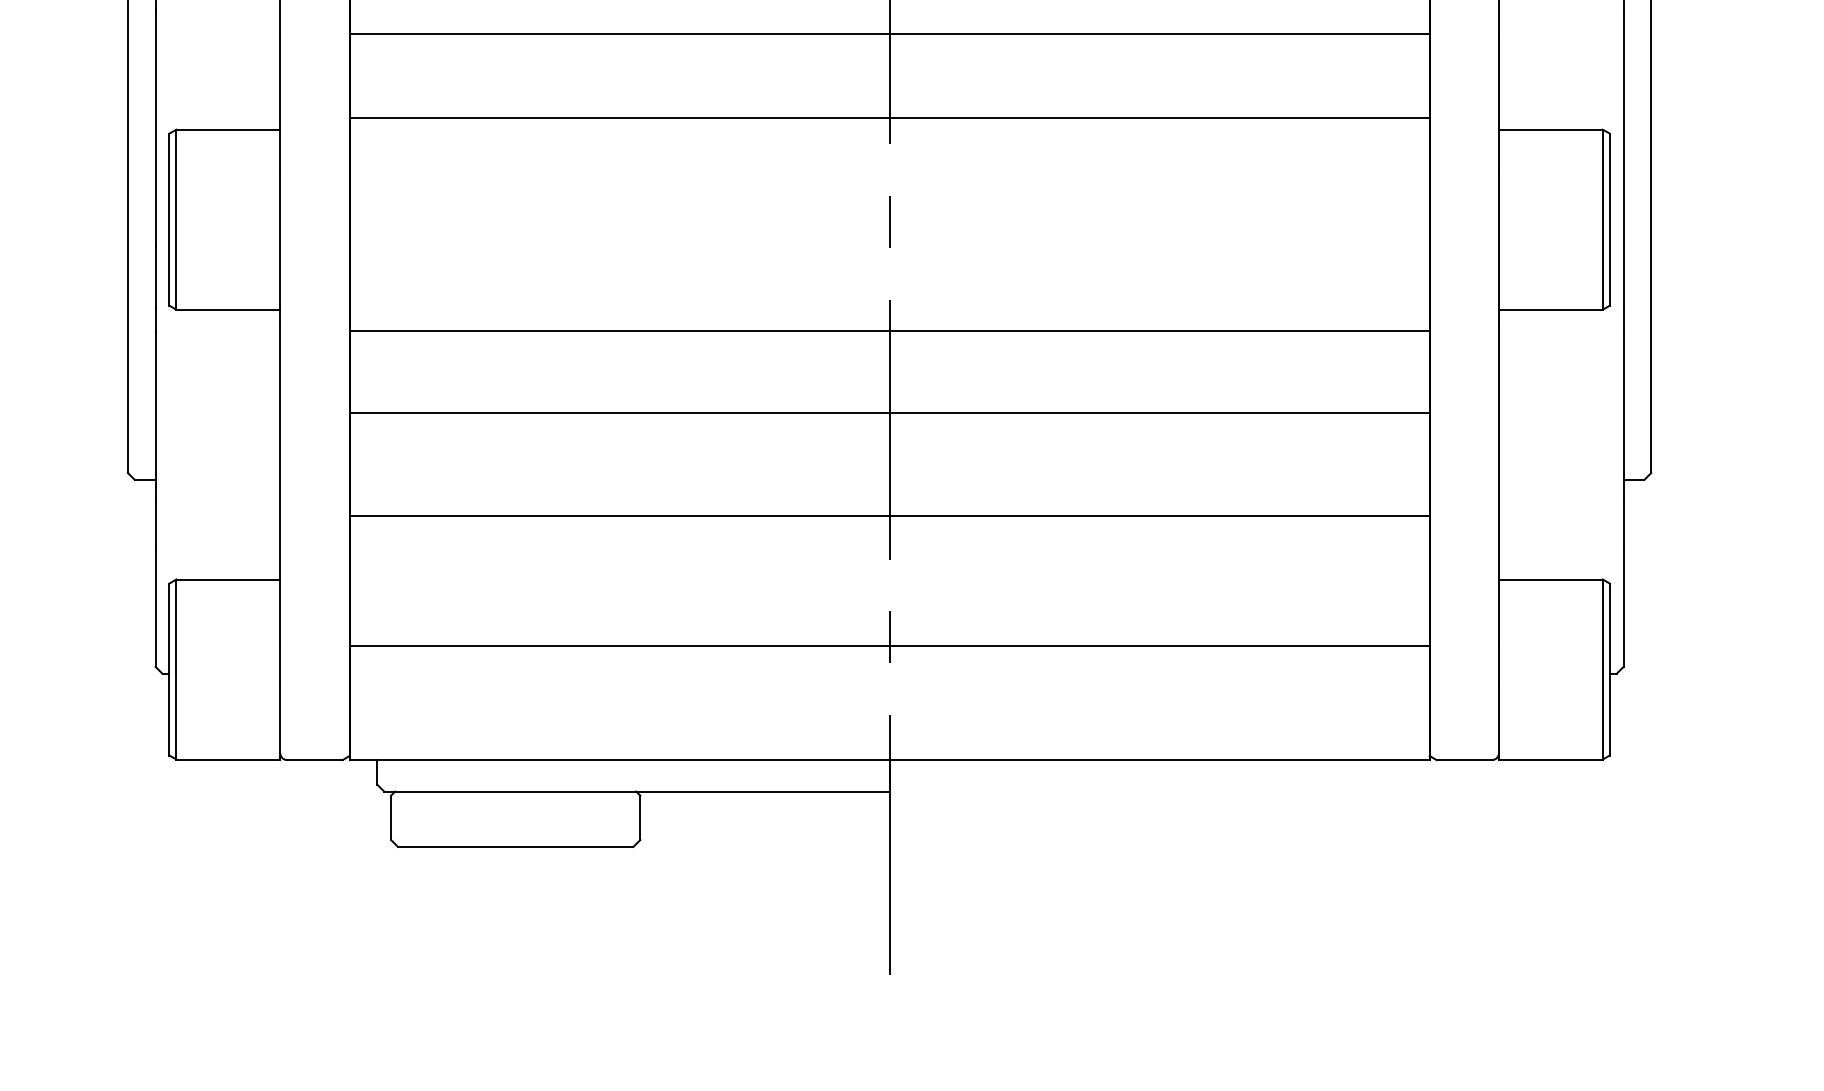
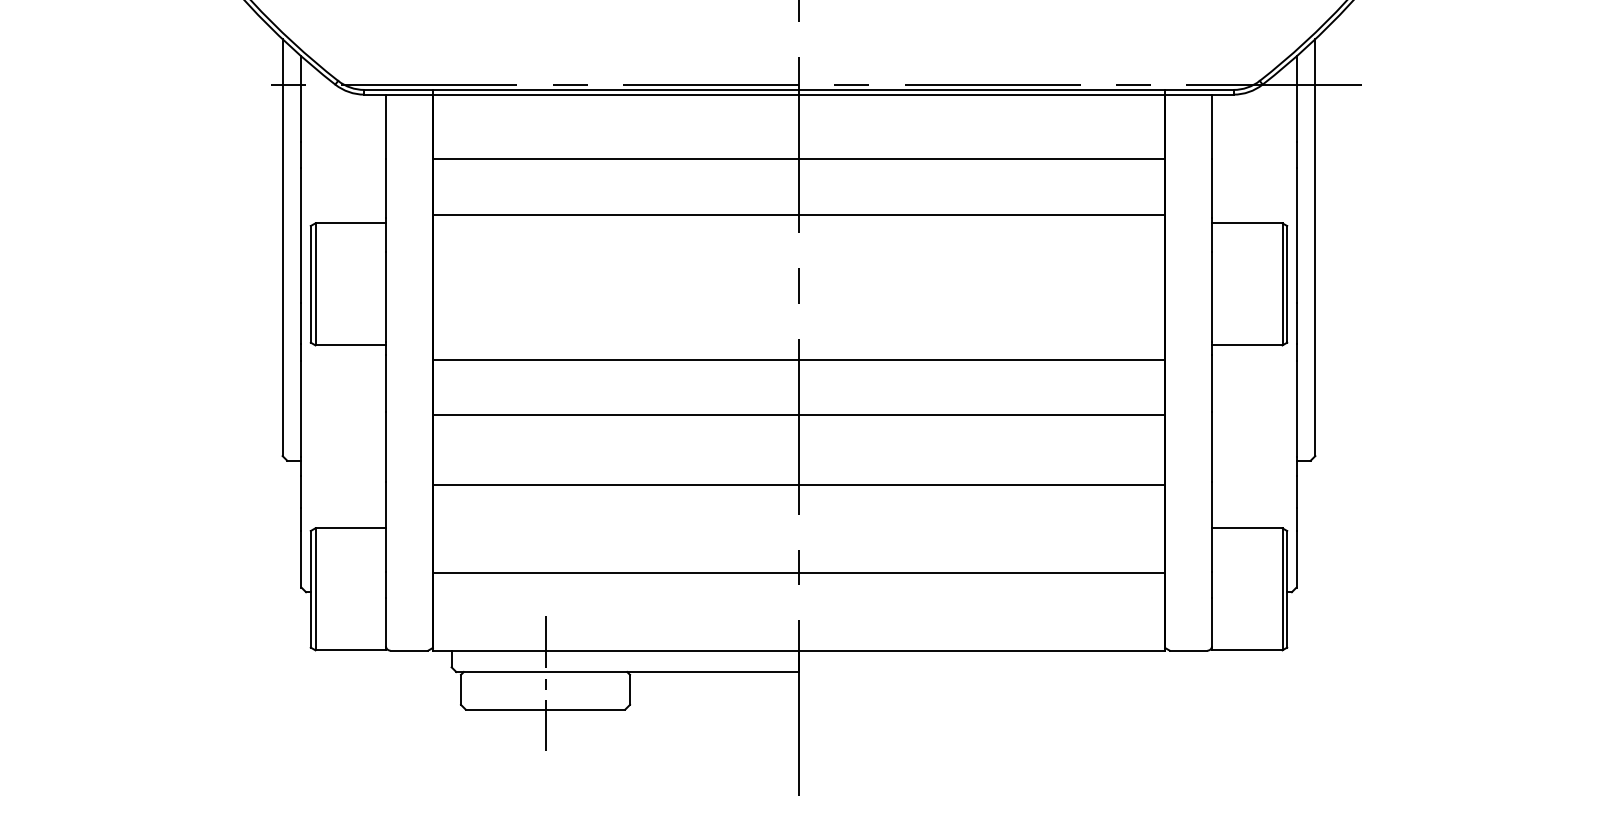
line: (515, 806) -> (545, 682), added

